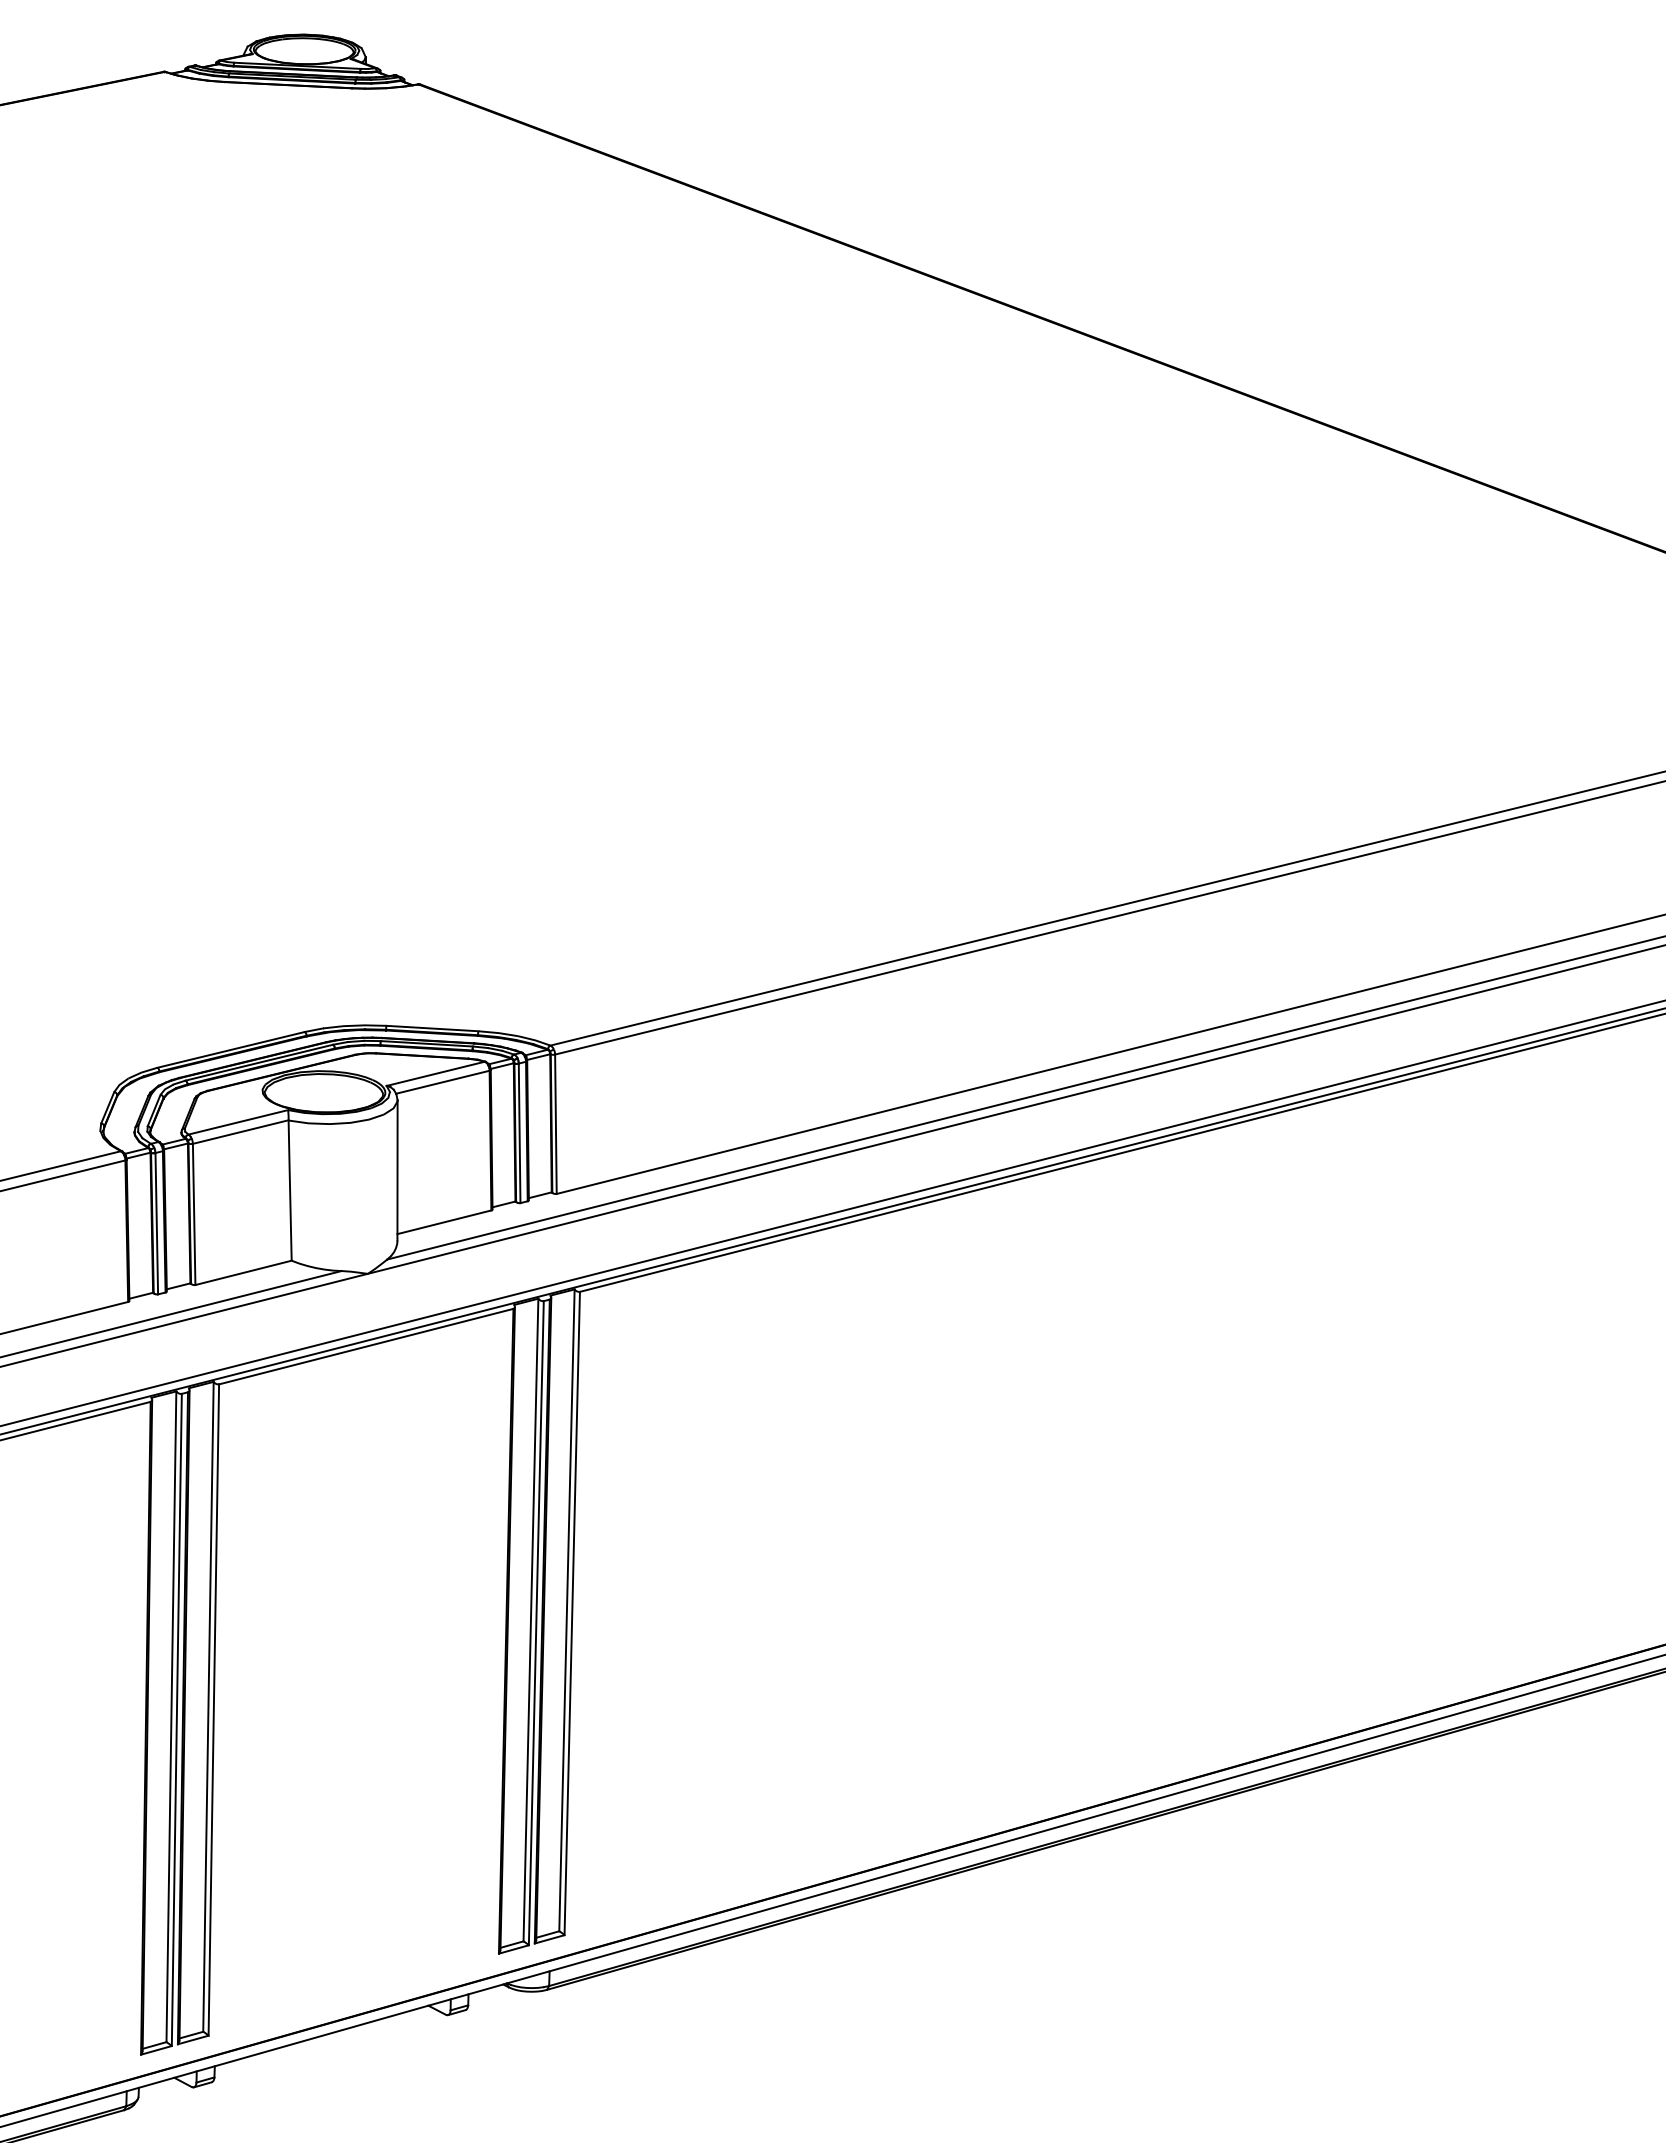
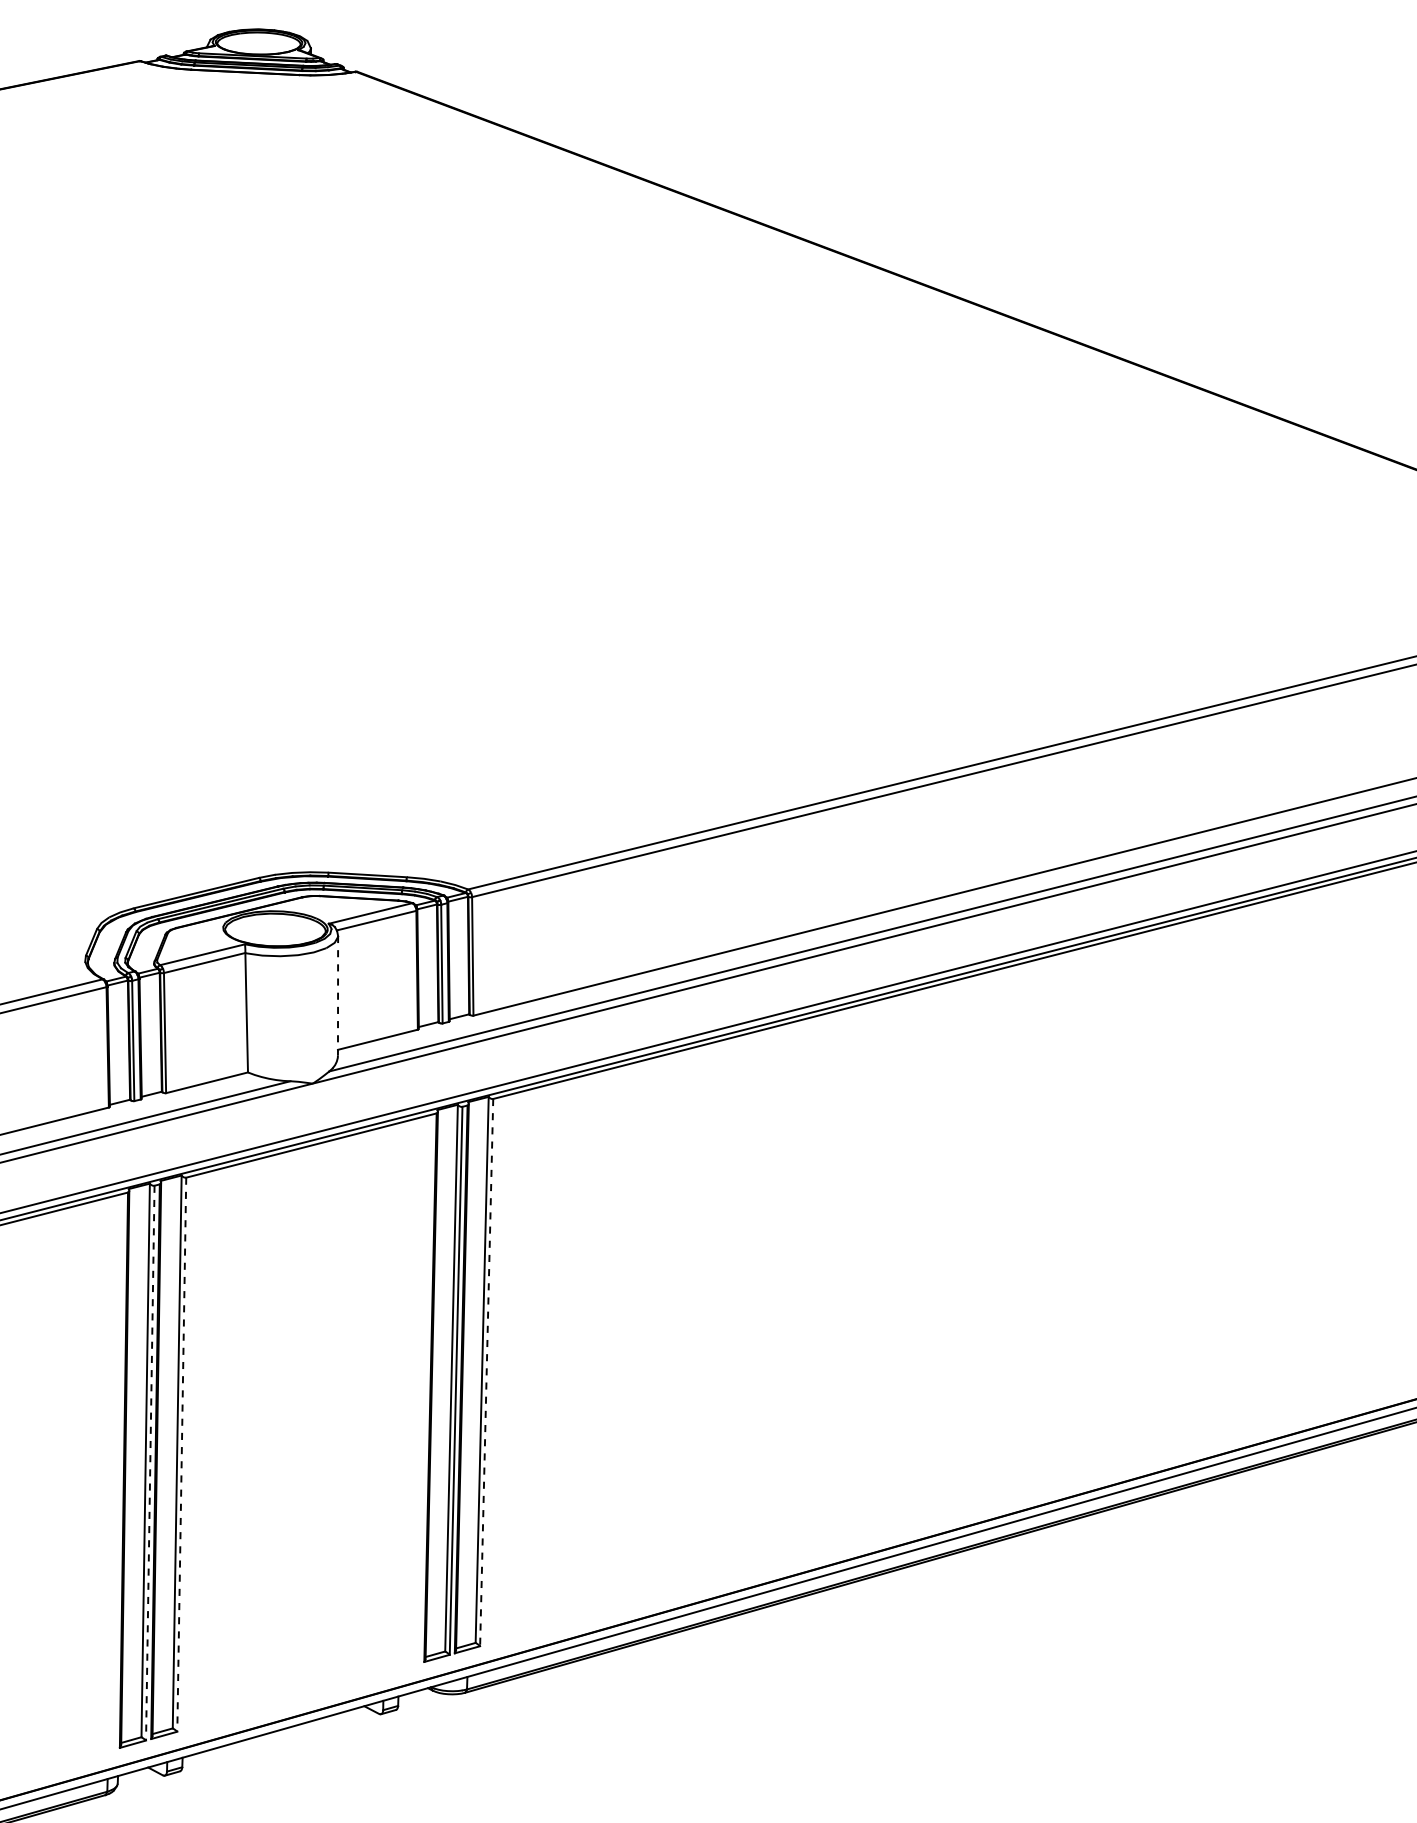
line: (397, 1170) -> (338, 995), solid -> dashed
line: (572, 1613) -> (486, 1372), solid -> dashed
line: (213, 1710) -> (181, 1455), solid -> dashed
line: (176, 1720) -> (150, 1463), solid -> dashed

